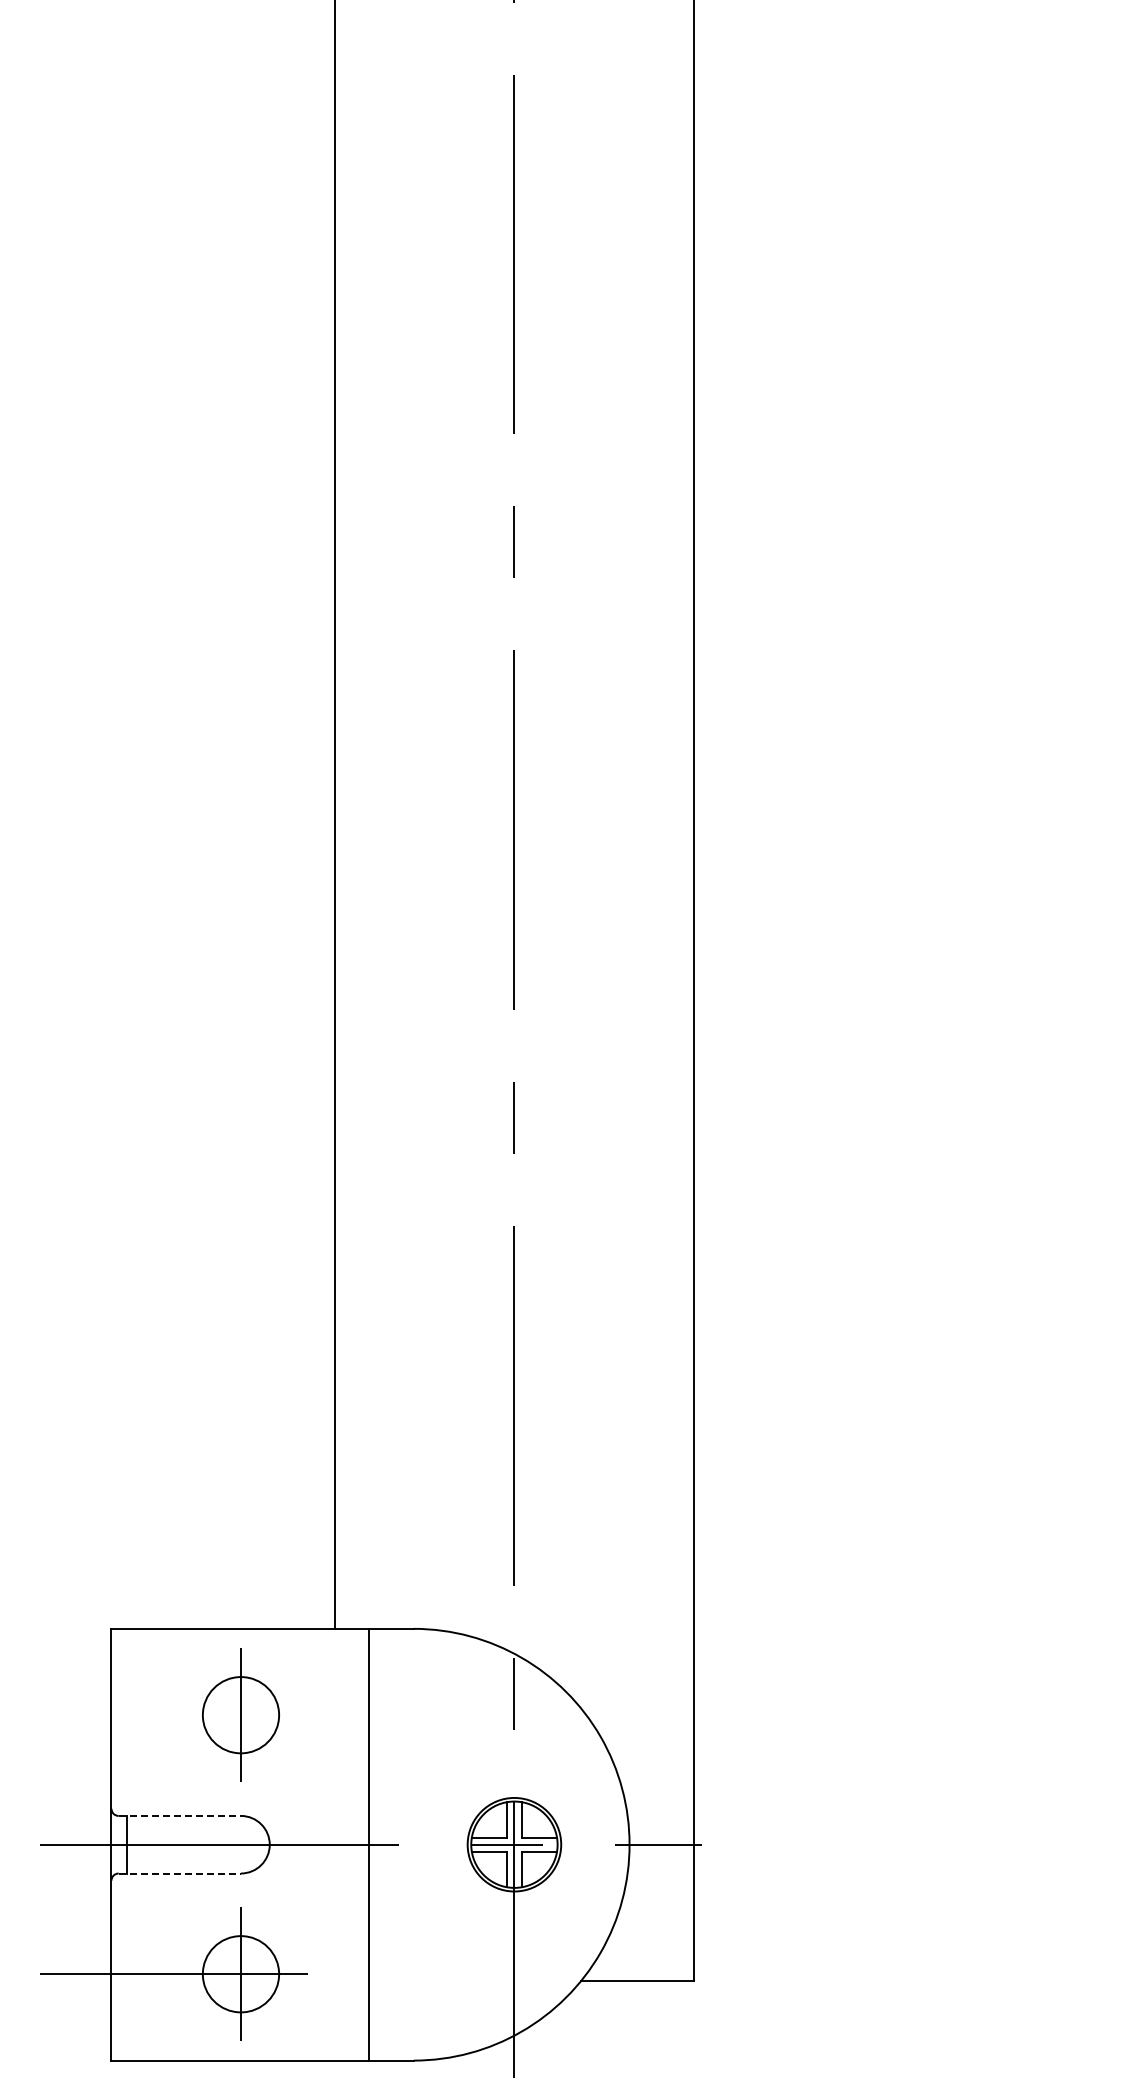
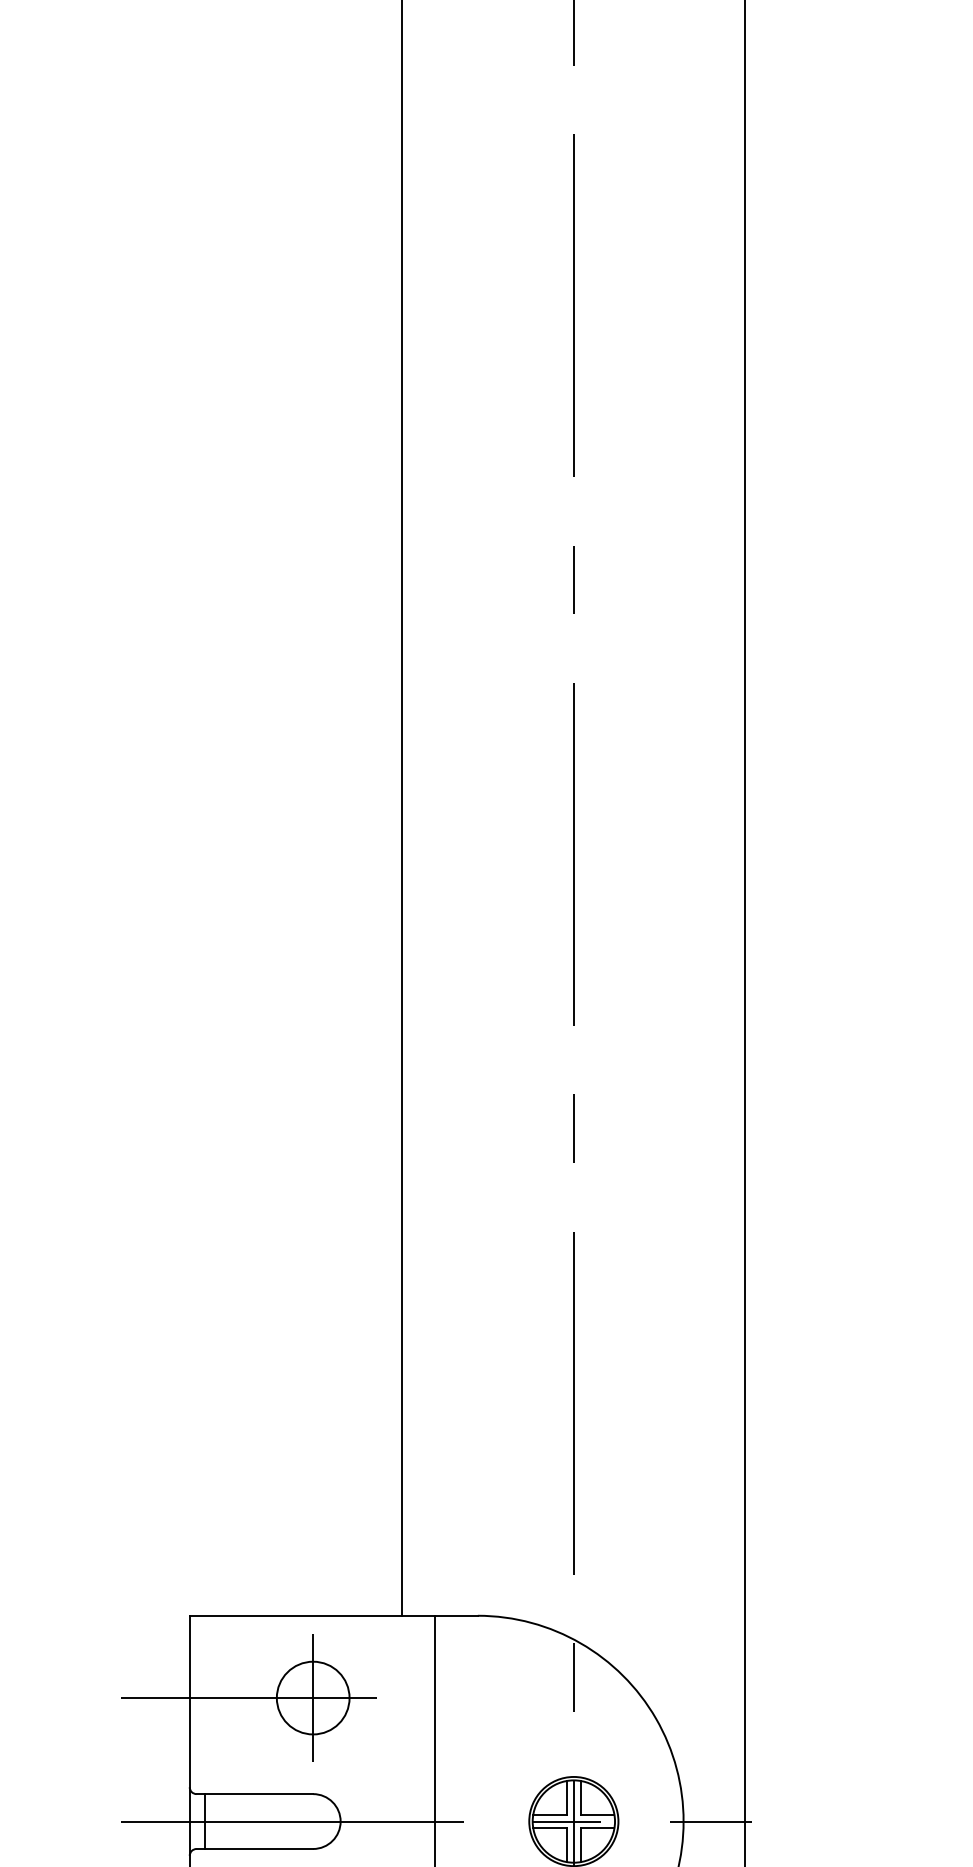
line: (173, 1715) -> (248, 1698), added
line: (180, 1815) -> (255, 1793), dashed -> solid
line: (180, 1873) -> (255, 1848), dashed -> solid

